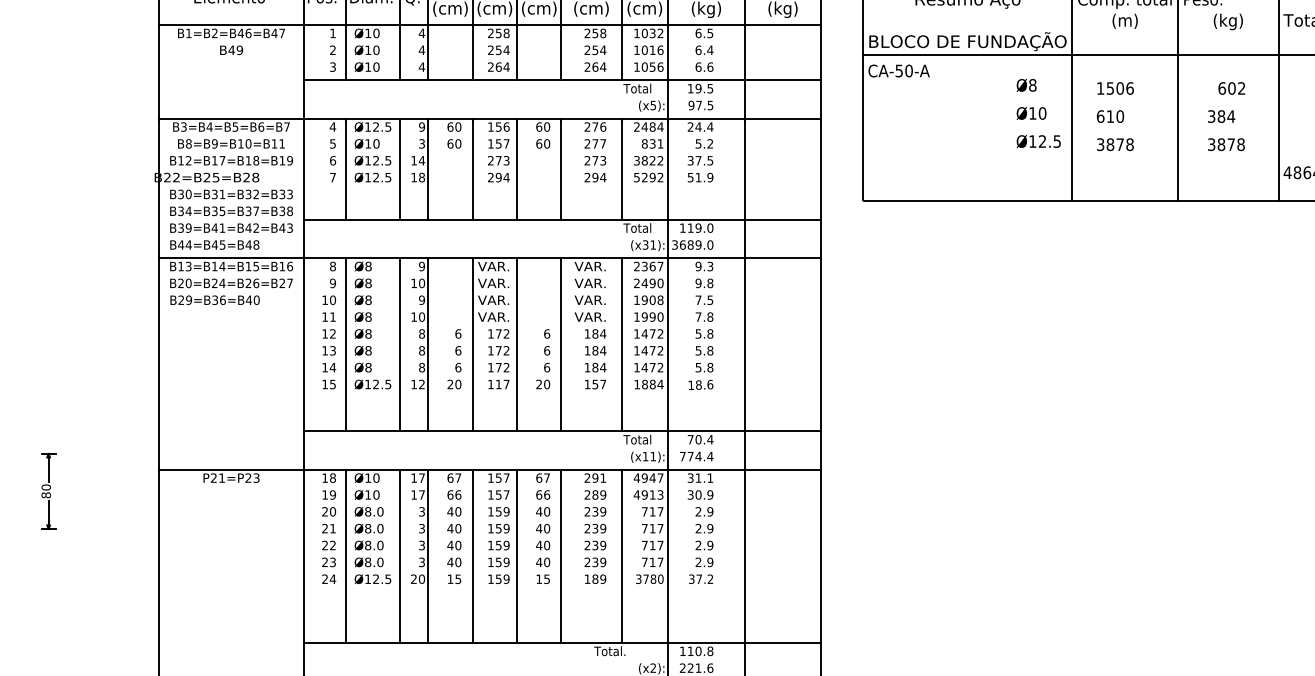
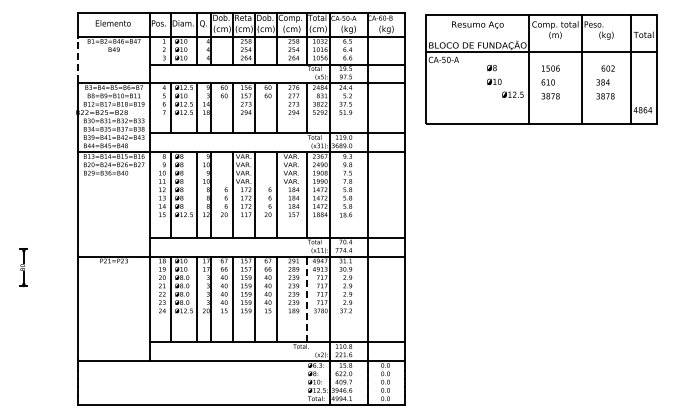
line: (159, 72) -> (78, 60), solid -> dashed
text: (1032, 98) -> (494, 74), moved
line: (620, 556) -> (306, 299), solid -> dashed

